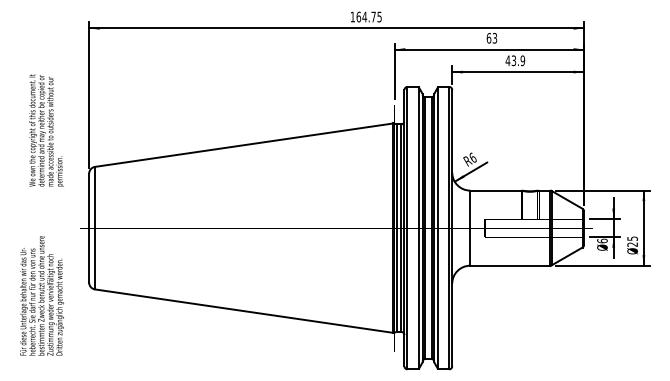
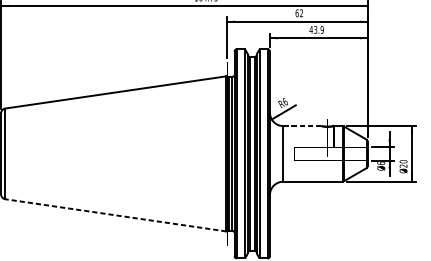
text: (494, 38) -> (301, 13), 63 -> 62
line: (496, 190) -> (302, 126), solid -> dashed
text: (632, 238) -> (403, 161), 25 -> 20
line: (244, 311) -> (116, 215), solid -> dashed

